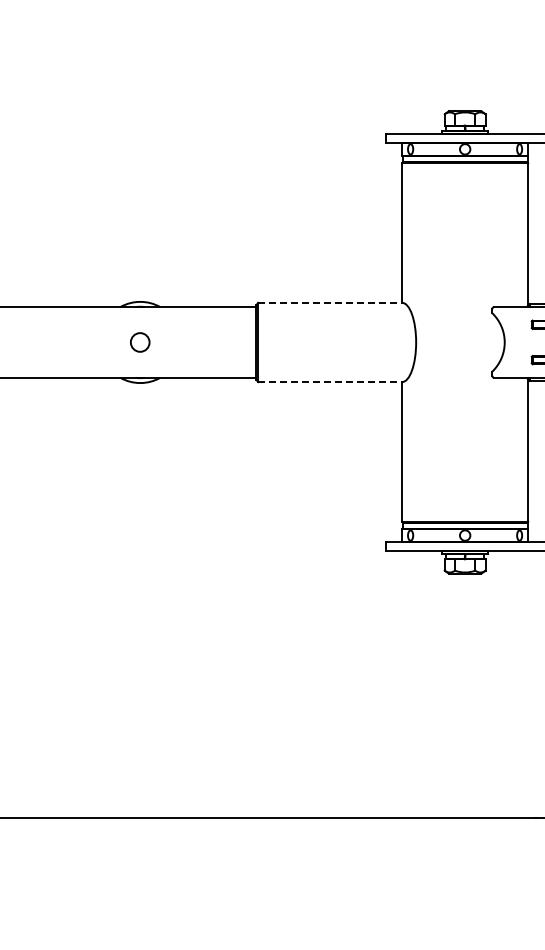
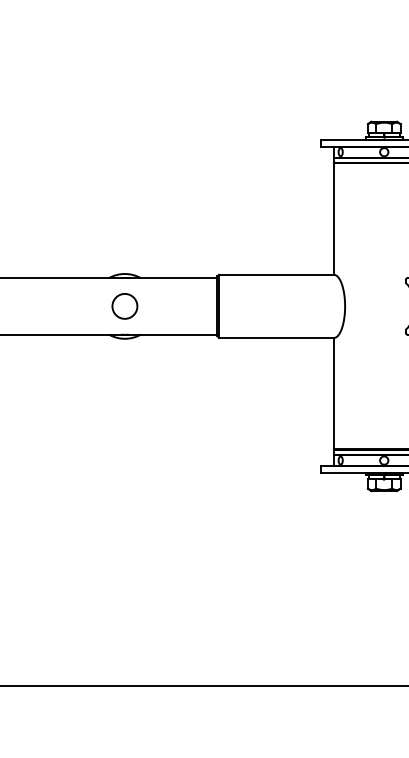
line: (330, 302) -> (276, 274), dashed -> solid
circle: (139, 342) -> (124, 306), size x1.67
line: (330, 382) -> (276, 338), dashed -> solid

